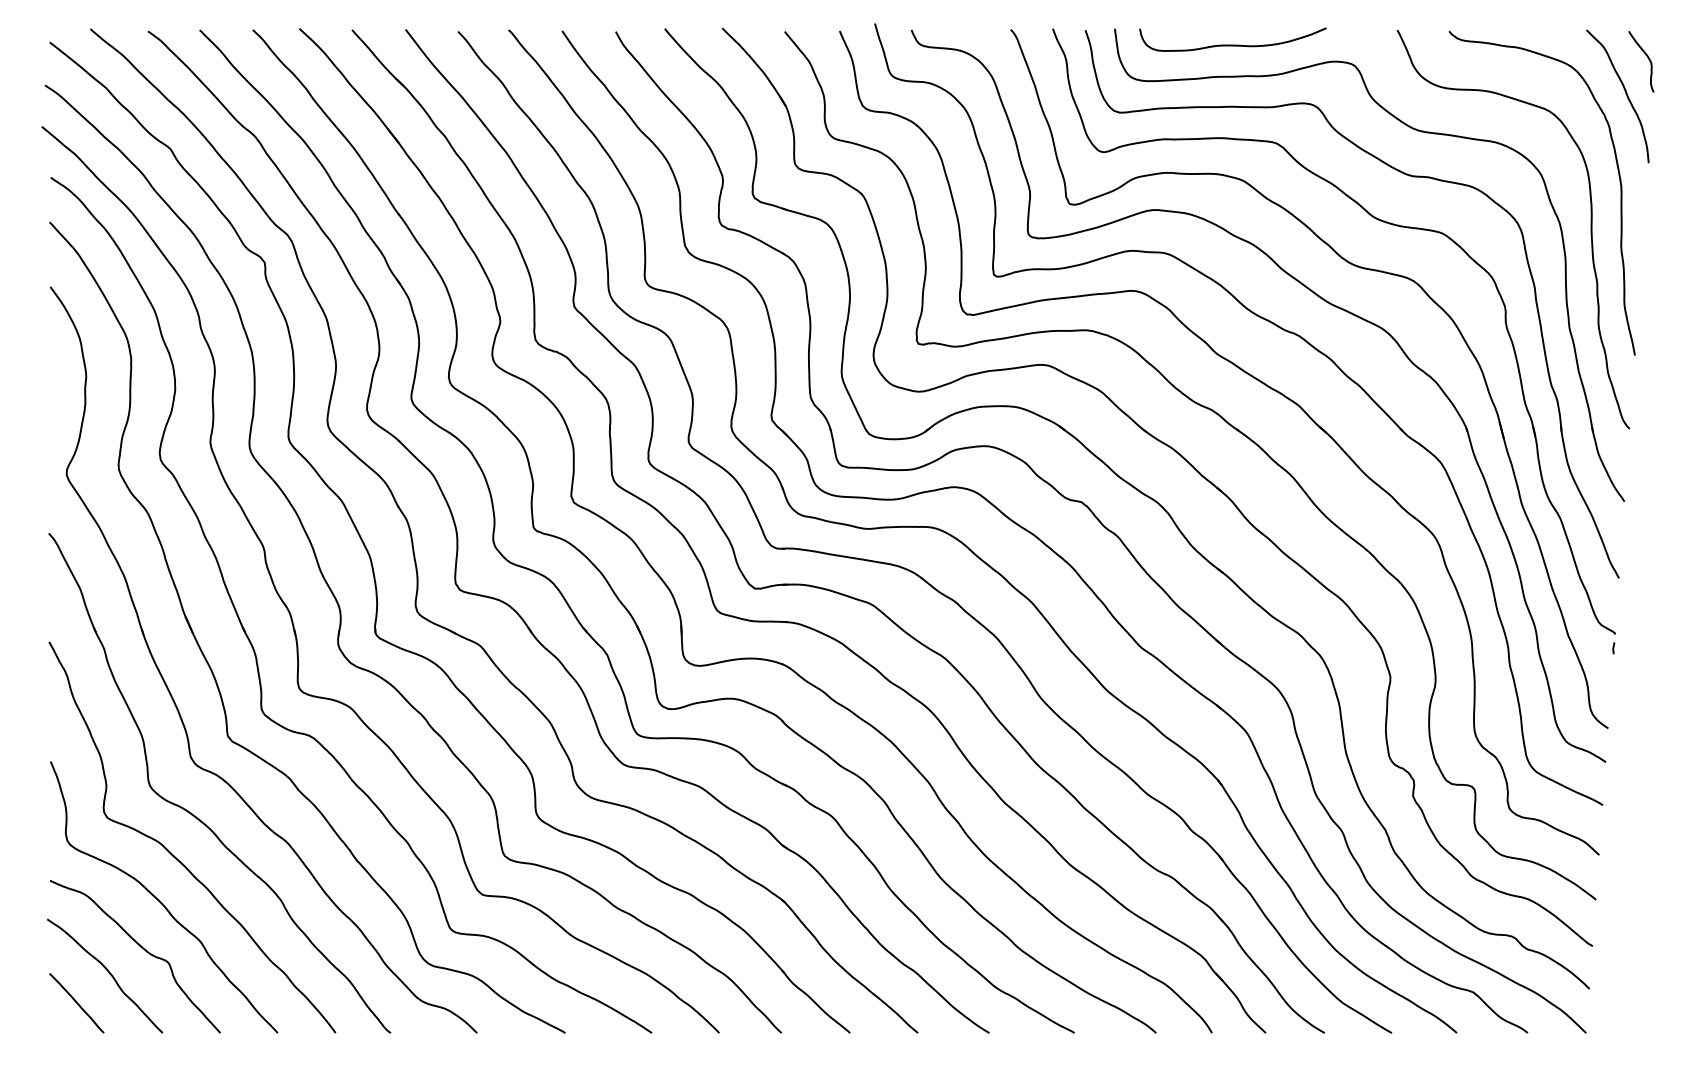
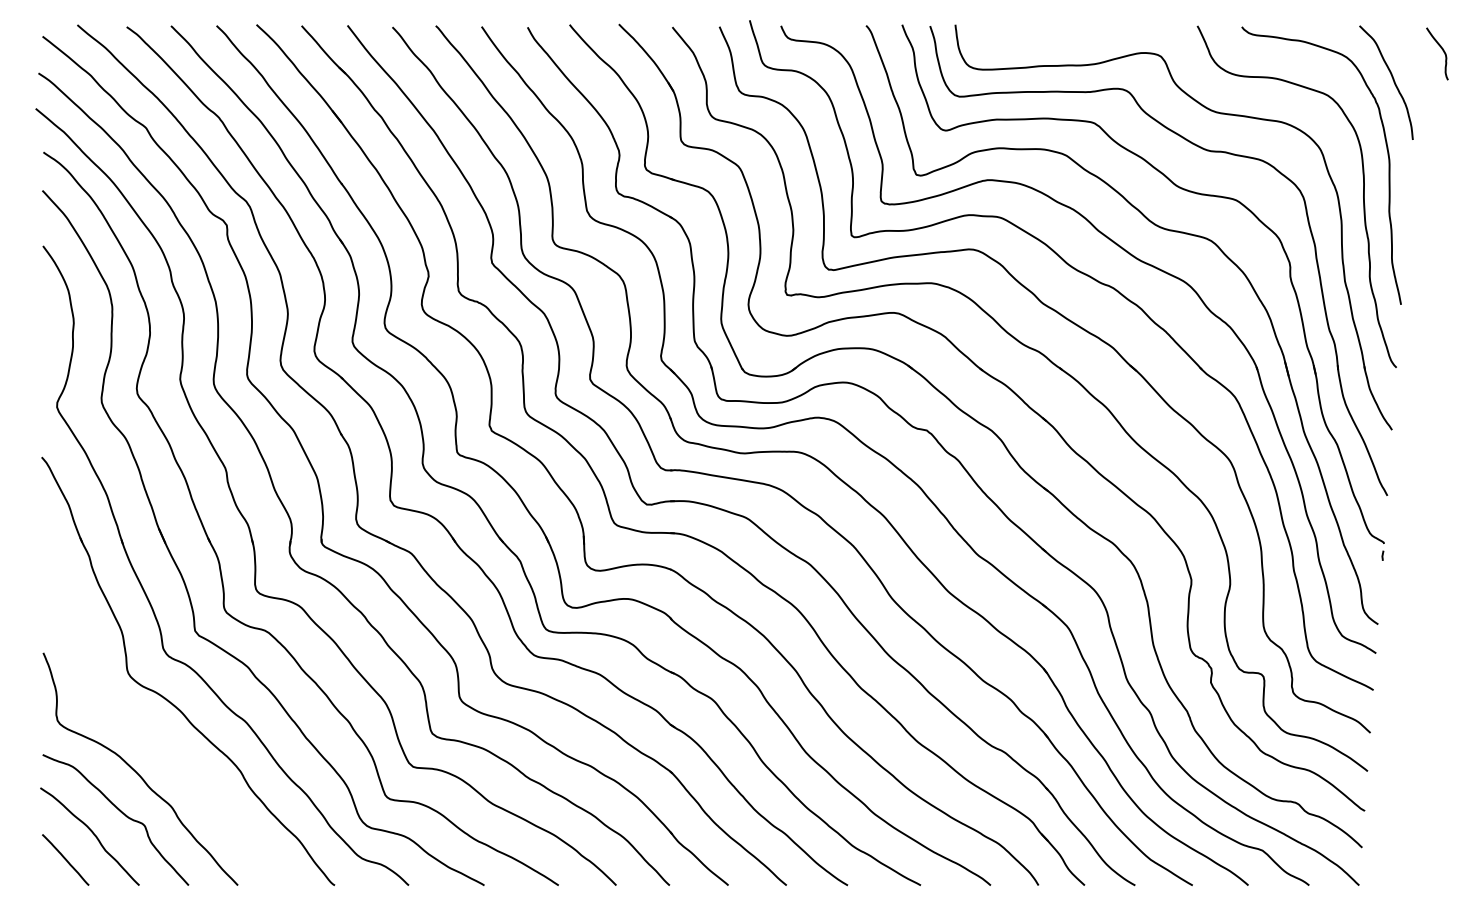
curve: (1232, 44) -> (1056, 38), removed
curve: (1647, 58) -> (1442, 51), moved
curve: (174, 855) -> (149, 733), removed

